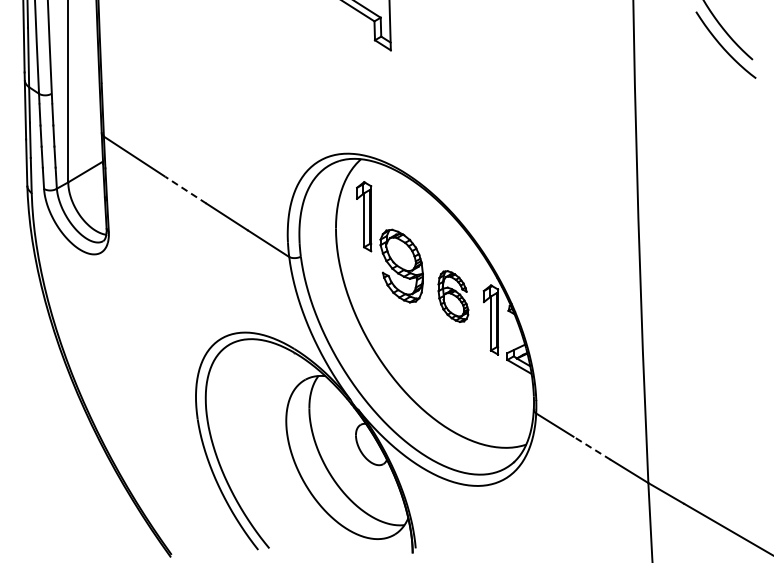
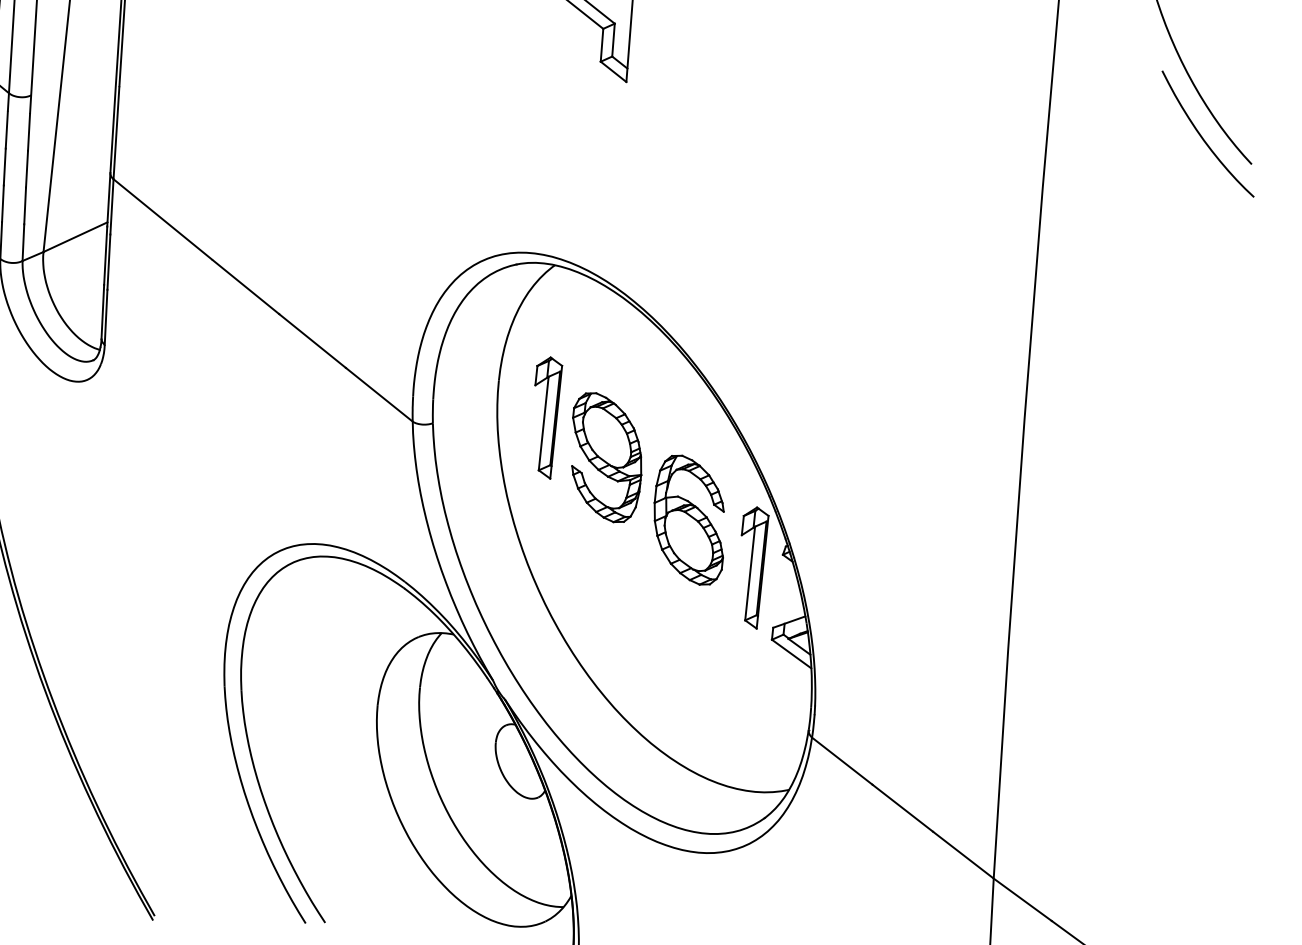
line: (186, 190) -> (246, 287), dashed -> solid
part: (364, 216) -> (545, 417), moved
part: (453, 296) -> (690, 519), size x1.43
line: (592, 448) -> (903, 808), dashed -> solid

